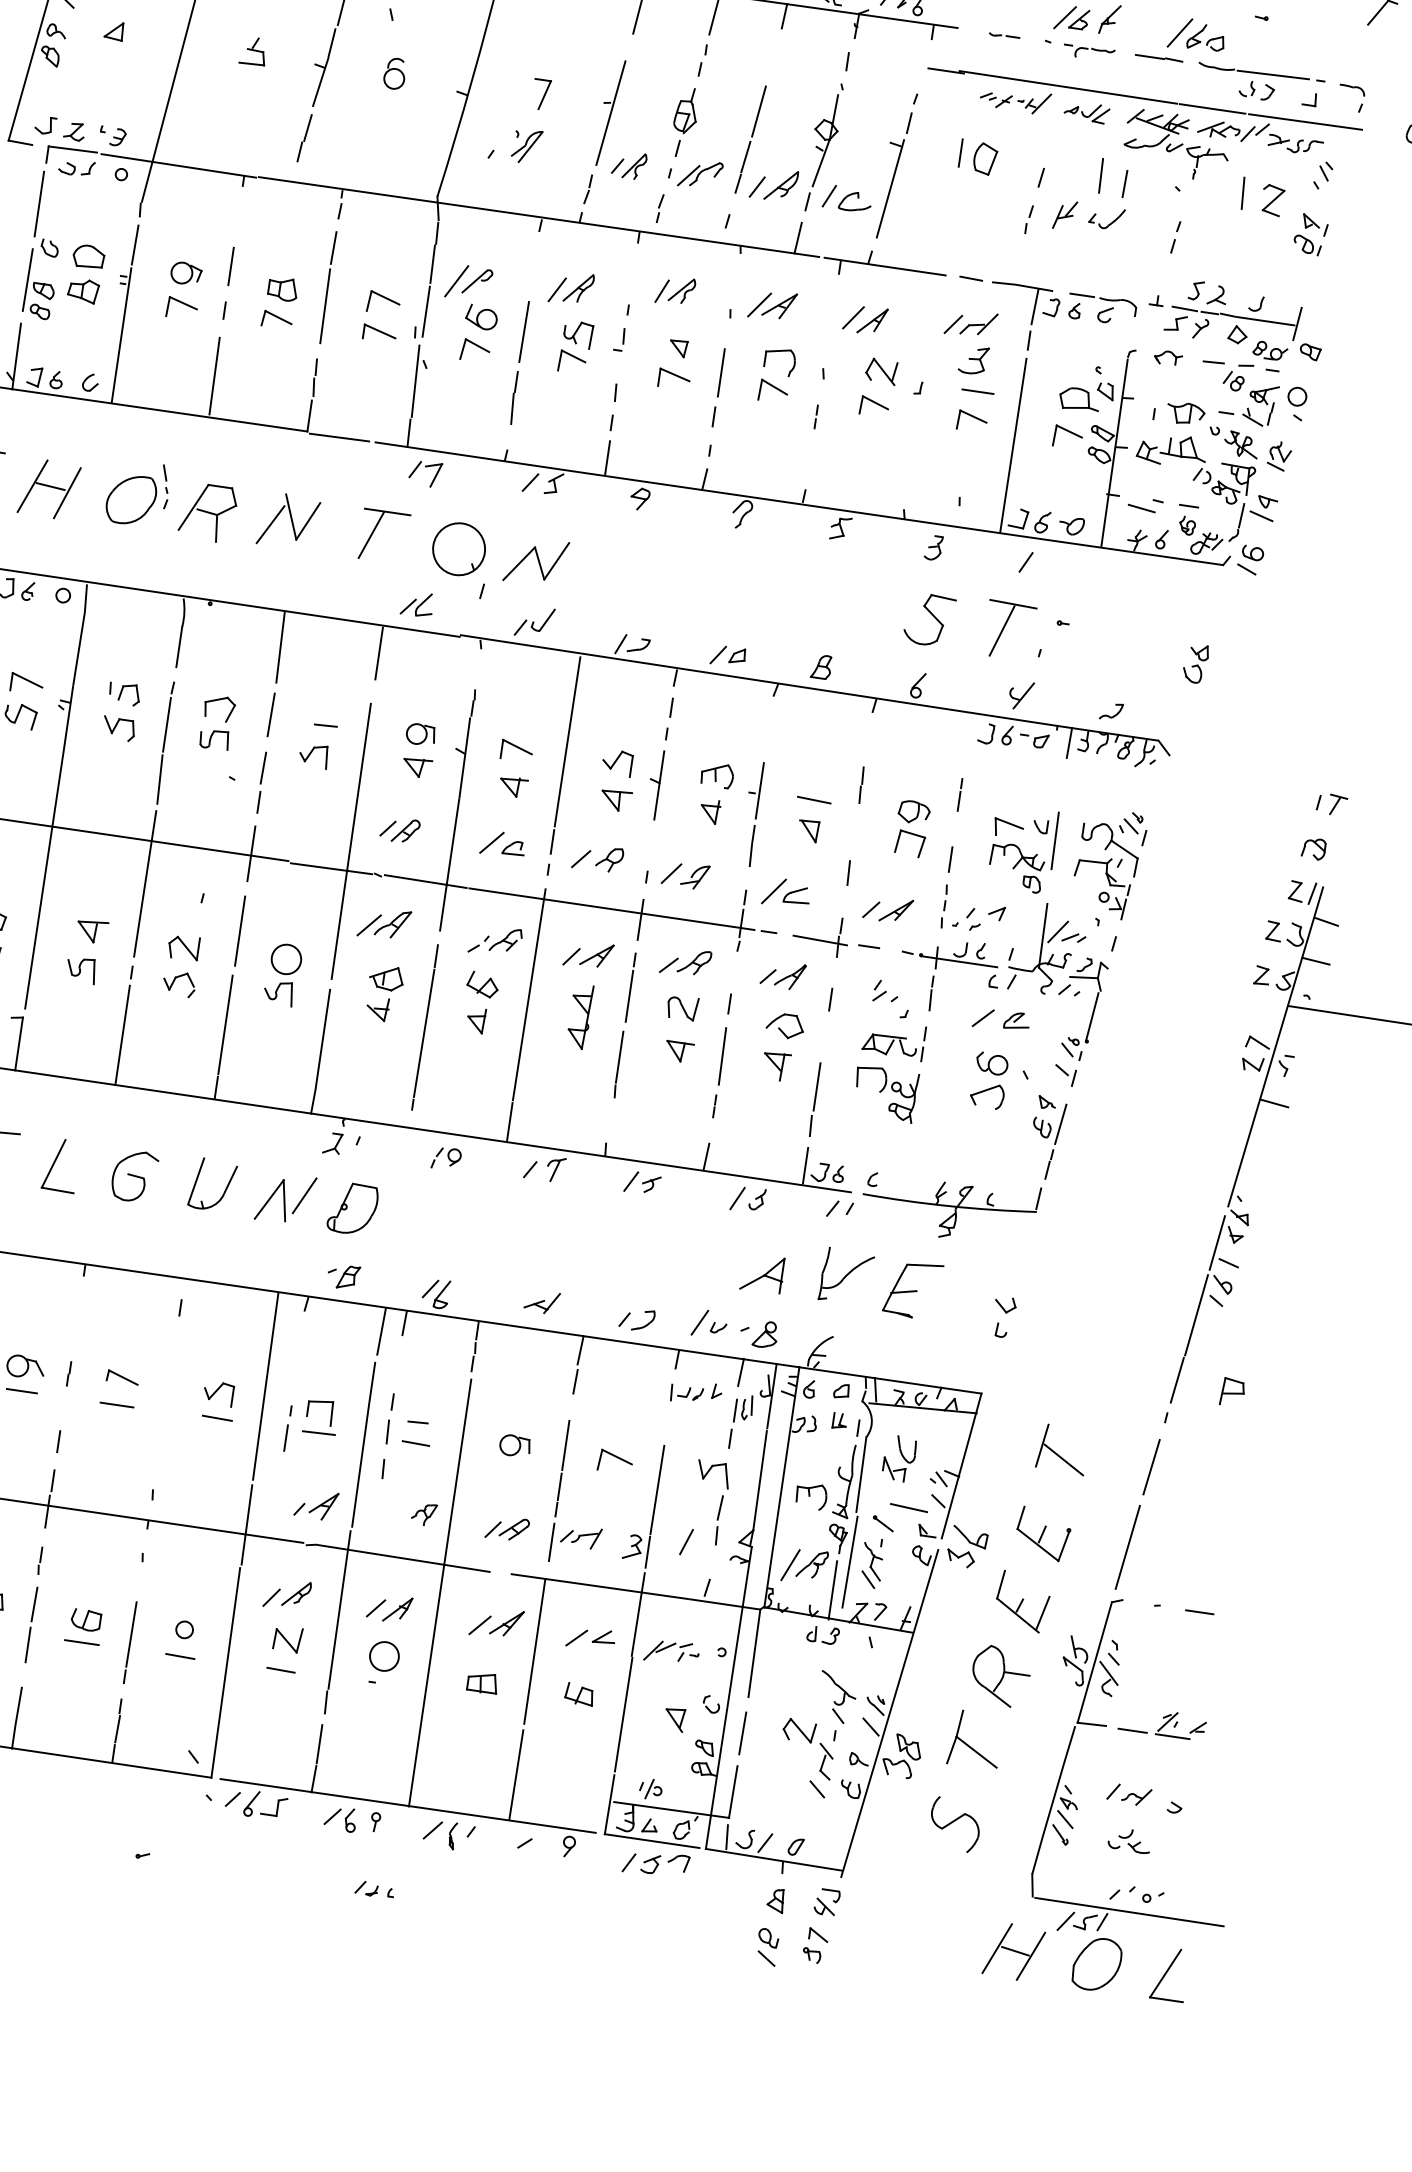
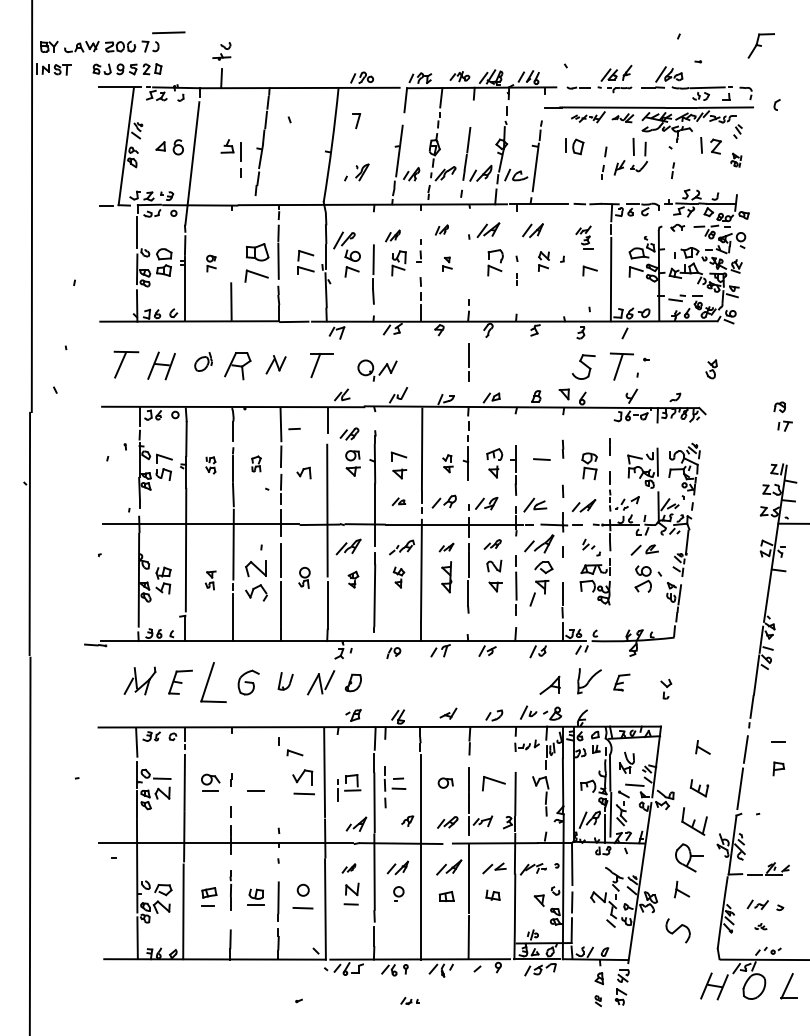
part: (1003, 35) -> (578, 87), size x1.6
part: (393, 73) -> (177, 147), moved
part: (541, 95) -> (356, 121), moved
part: (1311, 235) -> (736, 160), size x0.7
line: (228, 282) -> (240, 159), moved
part: (570, 287) -> (392, 235), size x0.7
part: (674, 289) -> (441, 229), size x0.7
part: (184, 290) -> (211, 263), size x0.6
part: (280, 302) -> (257, 262), size x1.6
part: (970, 349) -> (584, 237), size x0.6
part: (676, 364) -> (447, 264), size x0.6
line: (718, 387) -> (468, 362), moved
part: (877, 387) -> (543, 261), size x0.7
part: (138, 492) -> (203, 361), size x0.6
part: (287, 520) -> (275, 364), size x0.7
part: (498, 564) -> (377, 370), size x0.6
part: (121, 711) -> (210, 465), size x0.6
part: (217, 721) -> (256, 463), size x0.6
line: (325, 724) -> (294, 428), moved
part: (616, 779) -> (447, 463), size x0.6
part: (400, 829) -> (349, 433), moved
part: (806, 830) -> (563, 394), moved
part: (502, 844) -> (398, 501), size x0.6
part: (1313, 849) -> (779, 407), moved
part: (86, 951) -> (210, 580), size x0.6
part: (588, 954) -> (446, 547), size x0.6
part: (685, 962) -> (492, 544), size x0.7
part: (182, 965) -> (256, 580), size x1.4
part: (283, 973) -> (304, 577), size x0.7
part: (783, 974) -> (539, 543), size x1.4
part: (384, 993) -> (353, 579), size x0.6
part: (479, 1002) -> (398, 577), size x0.7
part: (61, 1165) -> (213, 682), size x1.6
part: (211, 1185) -> (285, 681), size x0.7
part: (353, 1207) -> (353, 682), size x0.7
part: (912, 1289) -> (621, 682), size x0.6
part: (122, 1376) -> (294, 752), moved
part: (1232, 1391) -> (778, 768), moved
part: (218, 1399) -> (303, 781), size x1.4
part: (1061, 1449) -> (702, 747), size x0.6
part: (614, 1461) -> (493, 783), size x1.4
part: (1043, 1532) -> (699, 787), size x0.7
line: (686, 1541) -> (532, 599), moved
part: (286, 1594) -> (348, 868), size x0.6
part: (33, 1604) -> (230, 890), size x0.7
line: (1200, 1610) -> (778, 741), moved
part: (181, 1638) -> (302, 896), size x1.4
part: (383, 1661) -> (398, 893), size x0.7
part: (974, 1739) -> (681, 889), size x0.6
part: (1128, 1840) -> (760, 926), size x0.6
part: (765, 1945) -> (597, 1000), size x0.6

